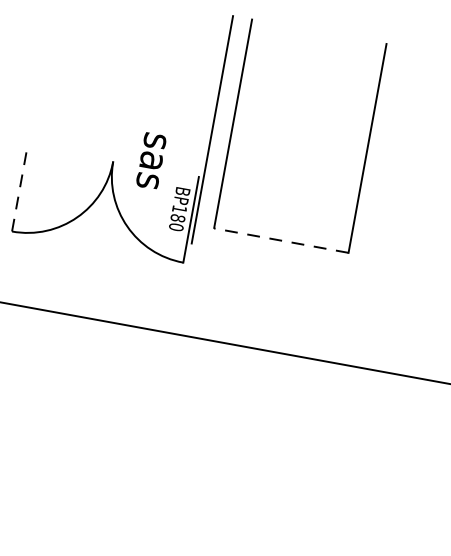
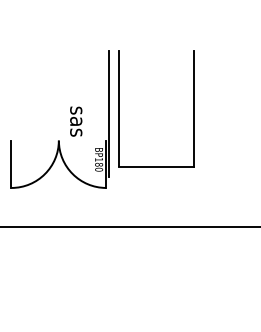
text: (151, 160) -> (76, 121), moved
line: (19, 189) -> (11, 164), dashed -> solid
line: (281, 240) -> (156, 166), dashed -> solid

